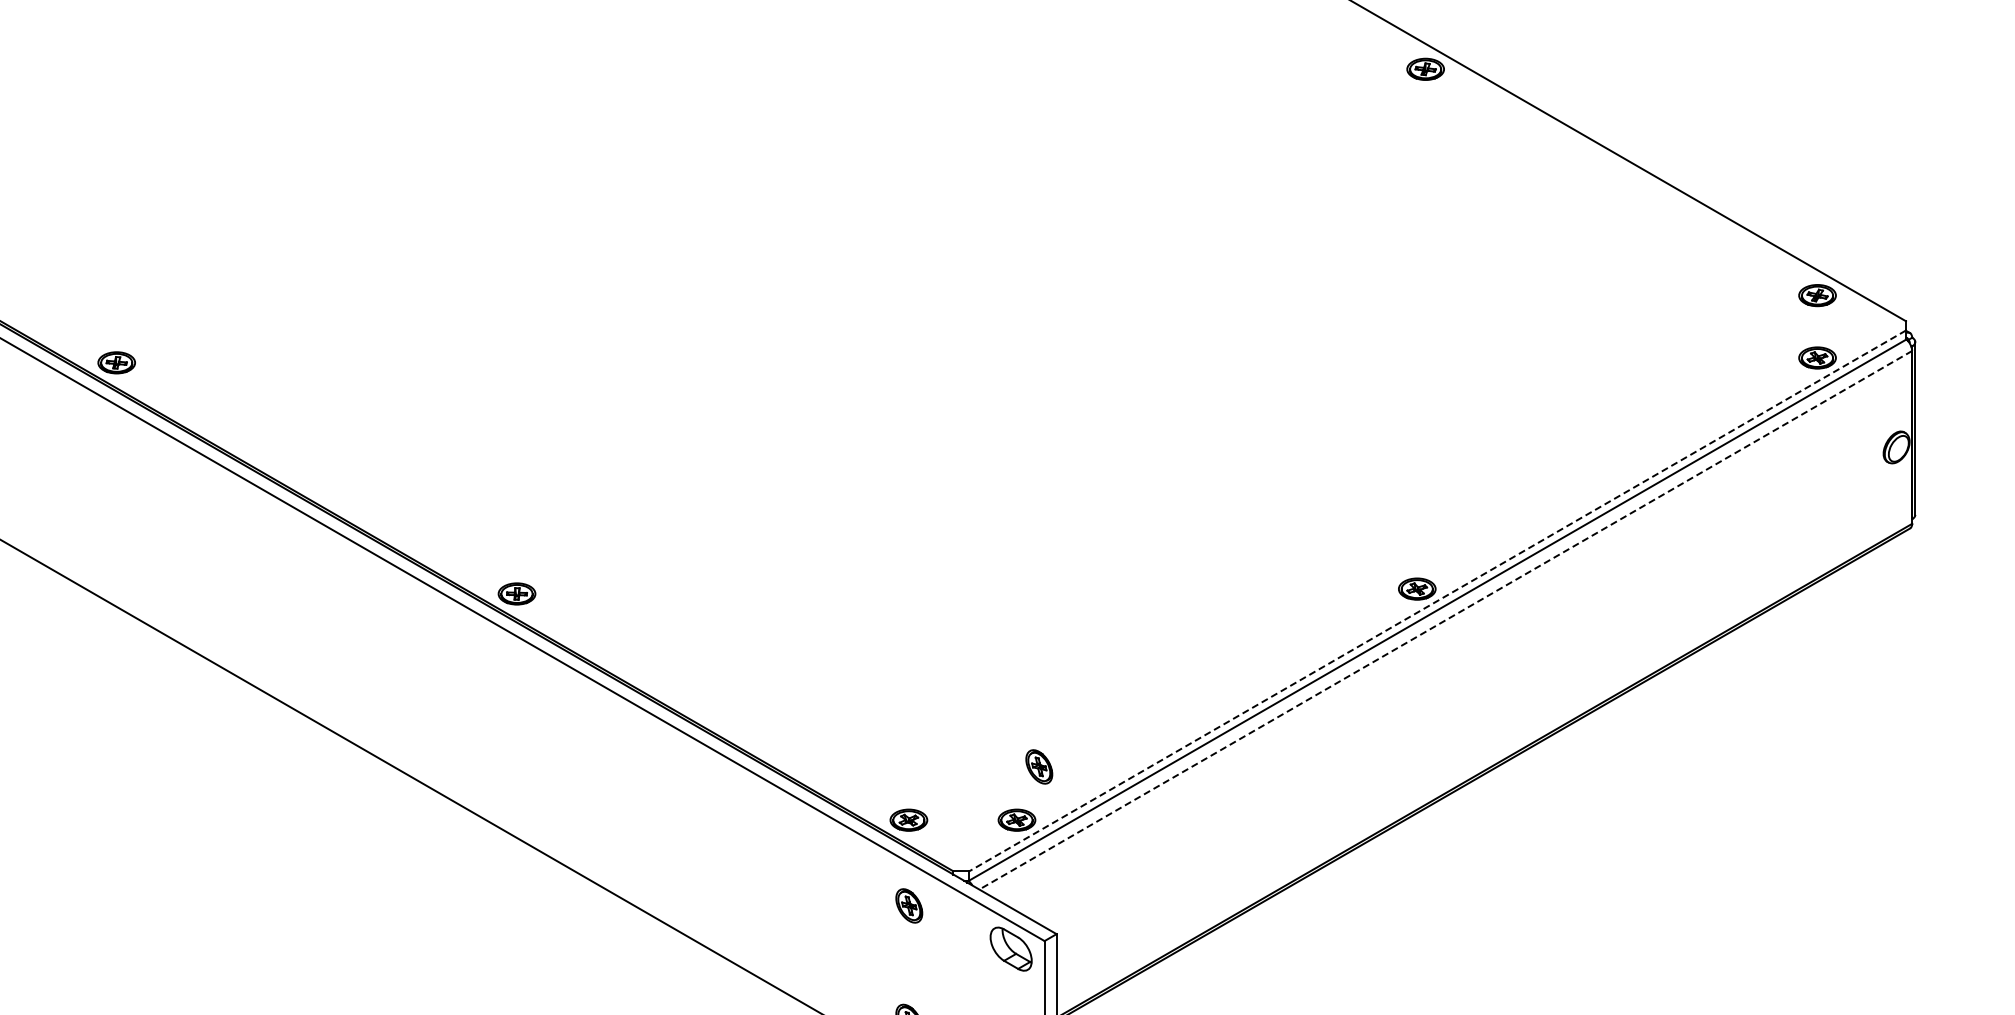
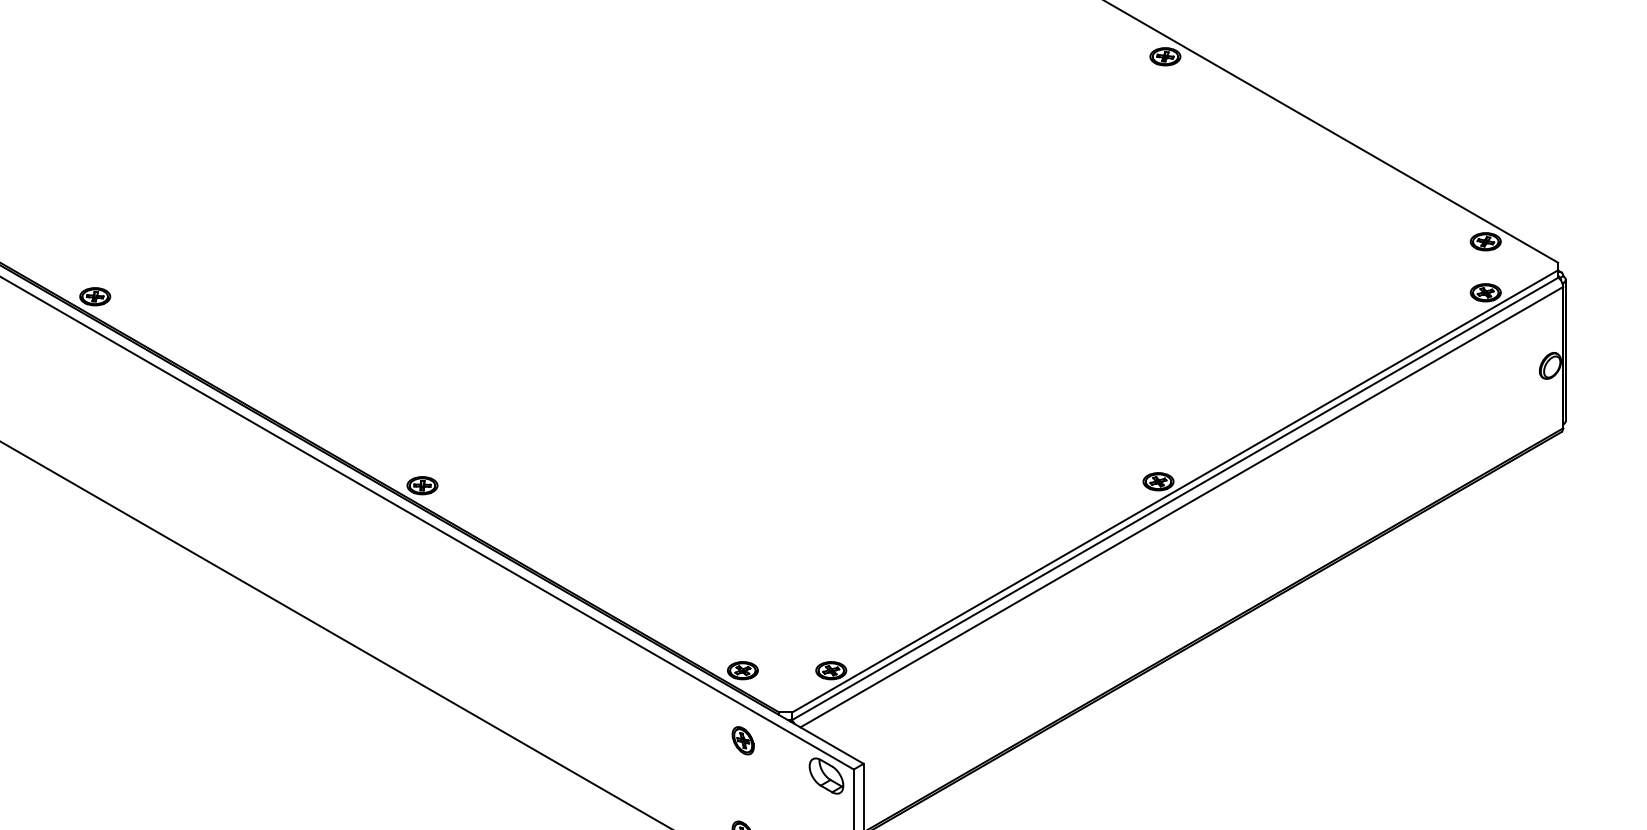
line: (1437, 600) -> (1175, 491), dashed -> solid
line: (1445, 620) -> (1181, 507), dashed -> solid
part: (1039, 766) -> (849, 626), removed

